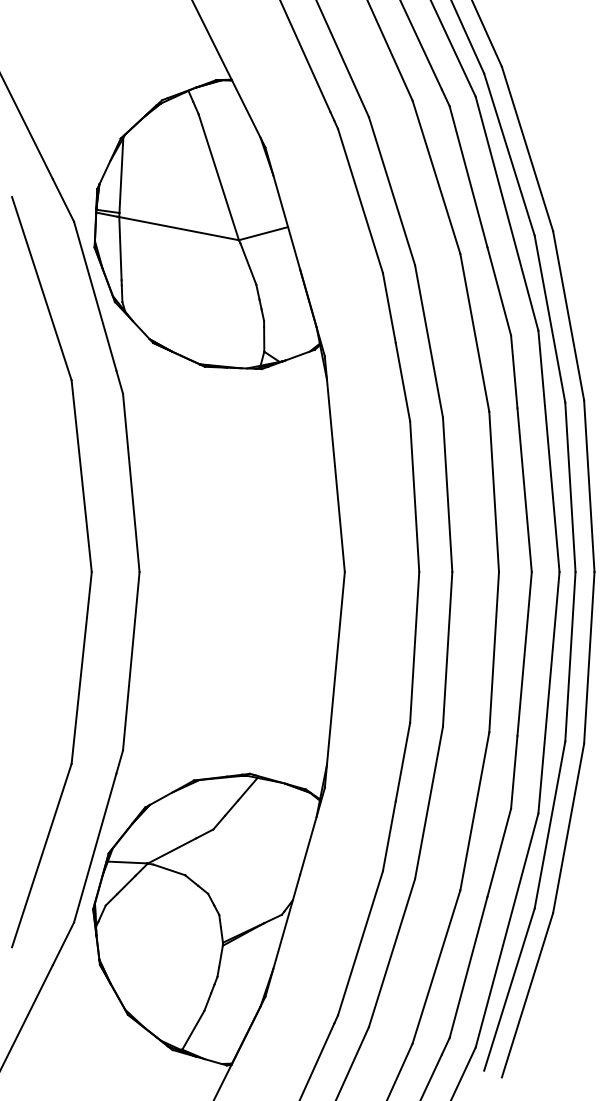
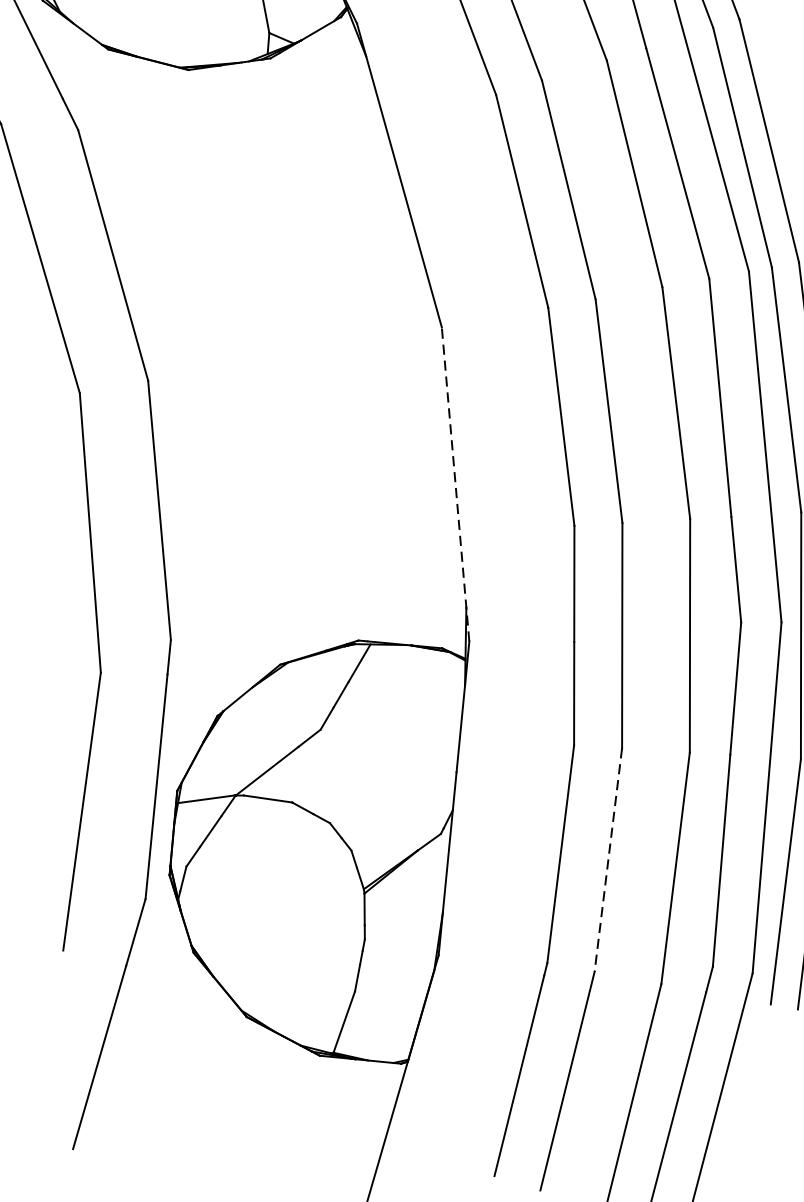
line: (334, 679) -> (454, 483), solid -> dashed
line: (391, 953) -> (607, 860), solid -> dashed

